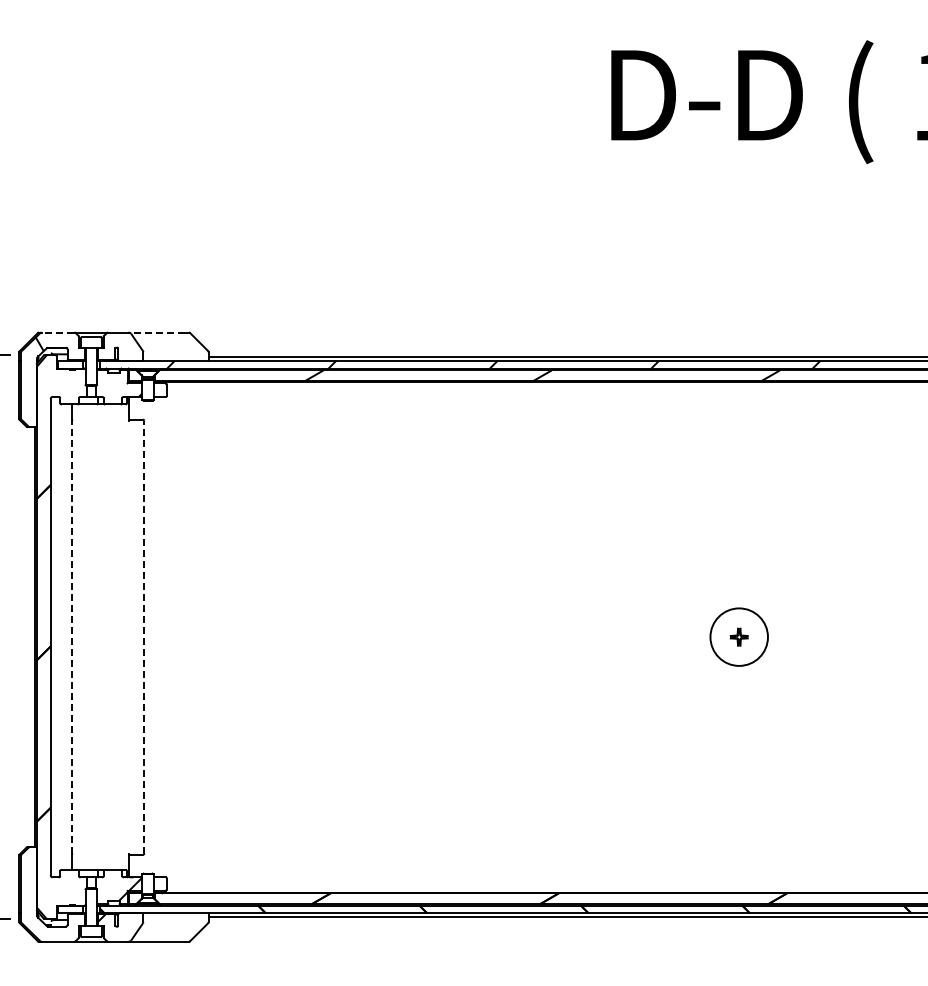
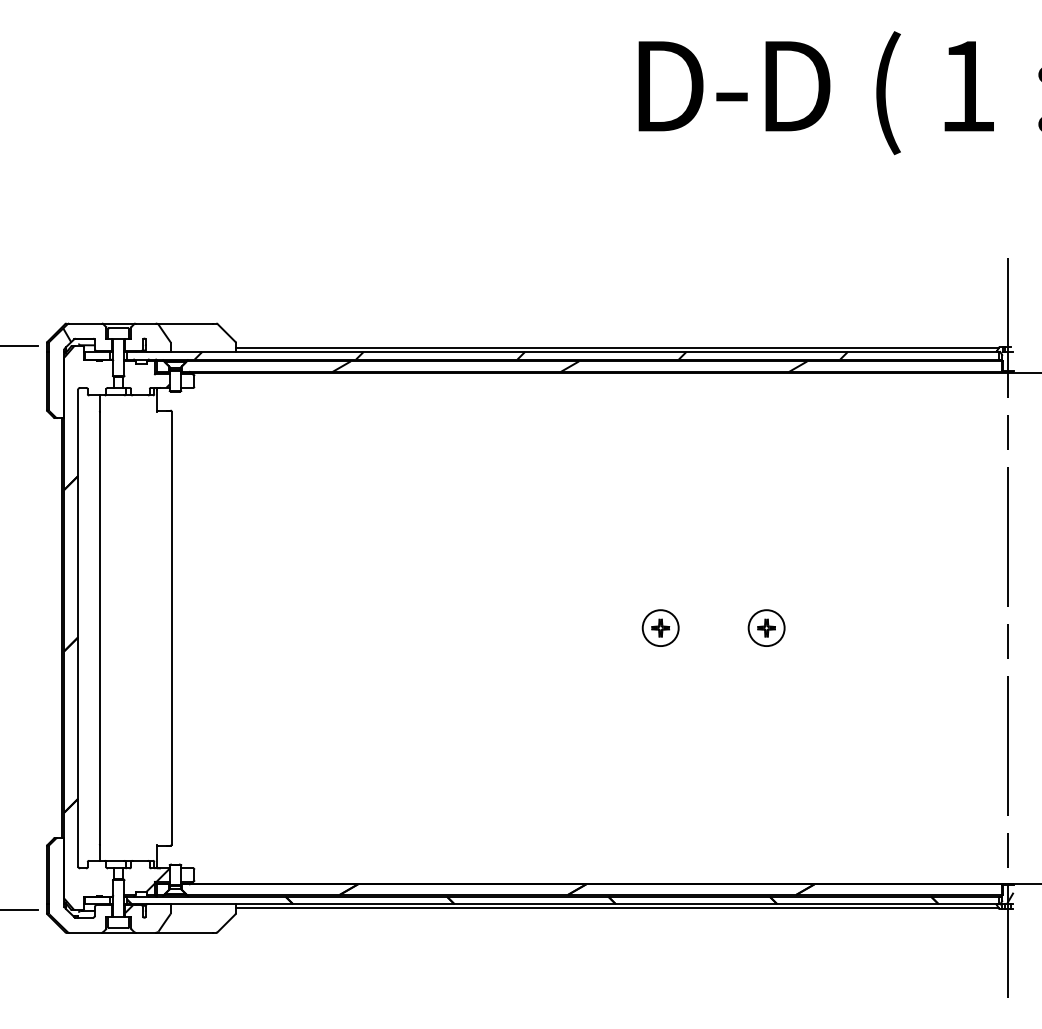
line: (58, 332) -> (85, 323), dashed -> solid
line: (156, 332) -> (183, 323), dashed -> solid
line: (72, 636) -> (99, 627), dashed -> solid
line: (144, 636) -> (171, 627), dashed -> solid
part: (633, 636) -> (660, 627), added
circle: (739, 637) -> (766, 628), size x0.62

